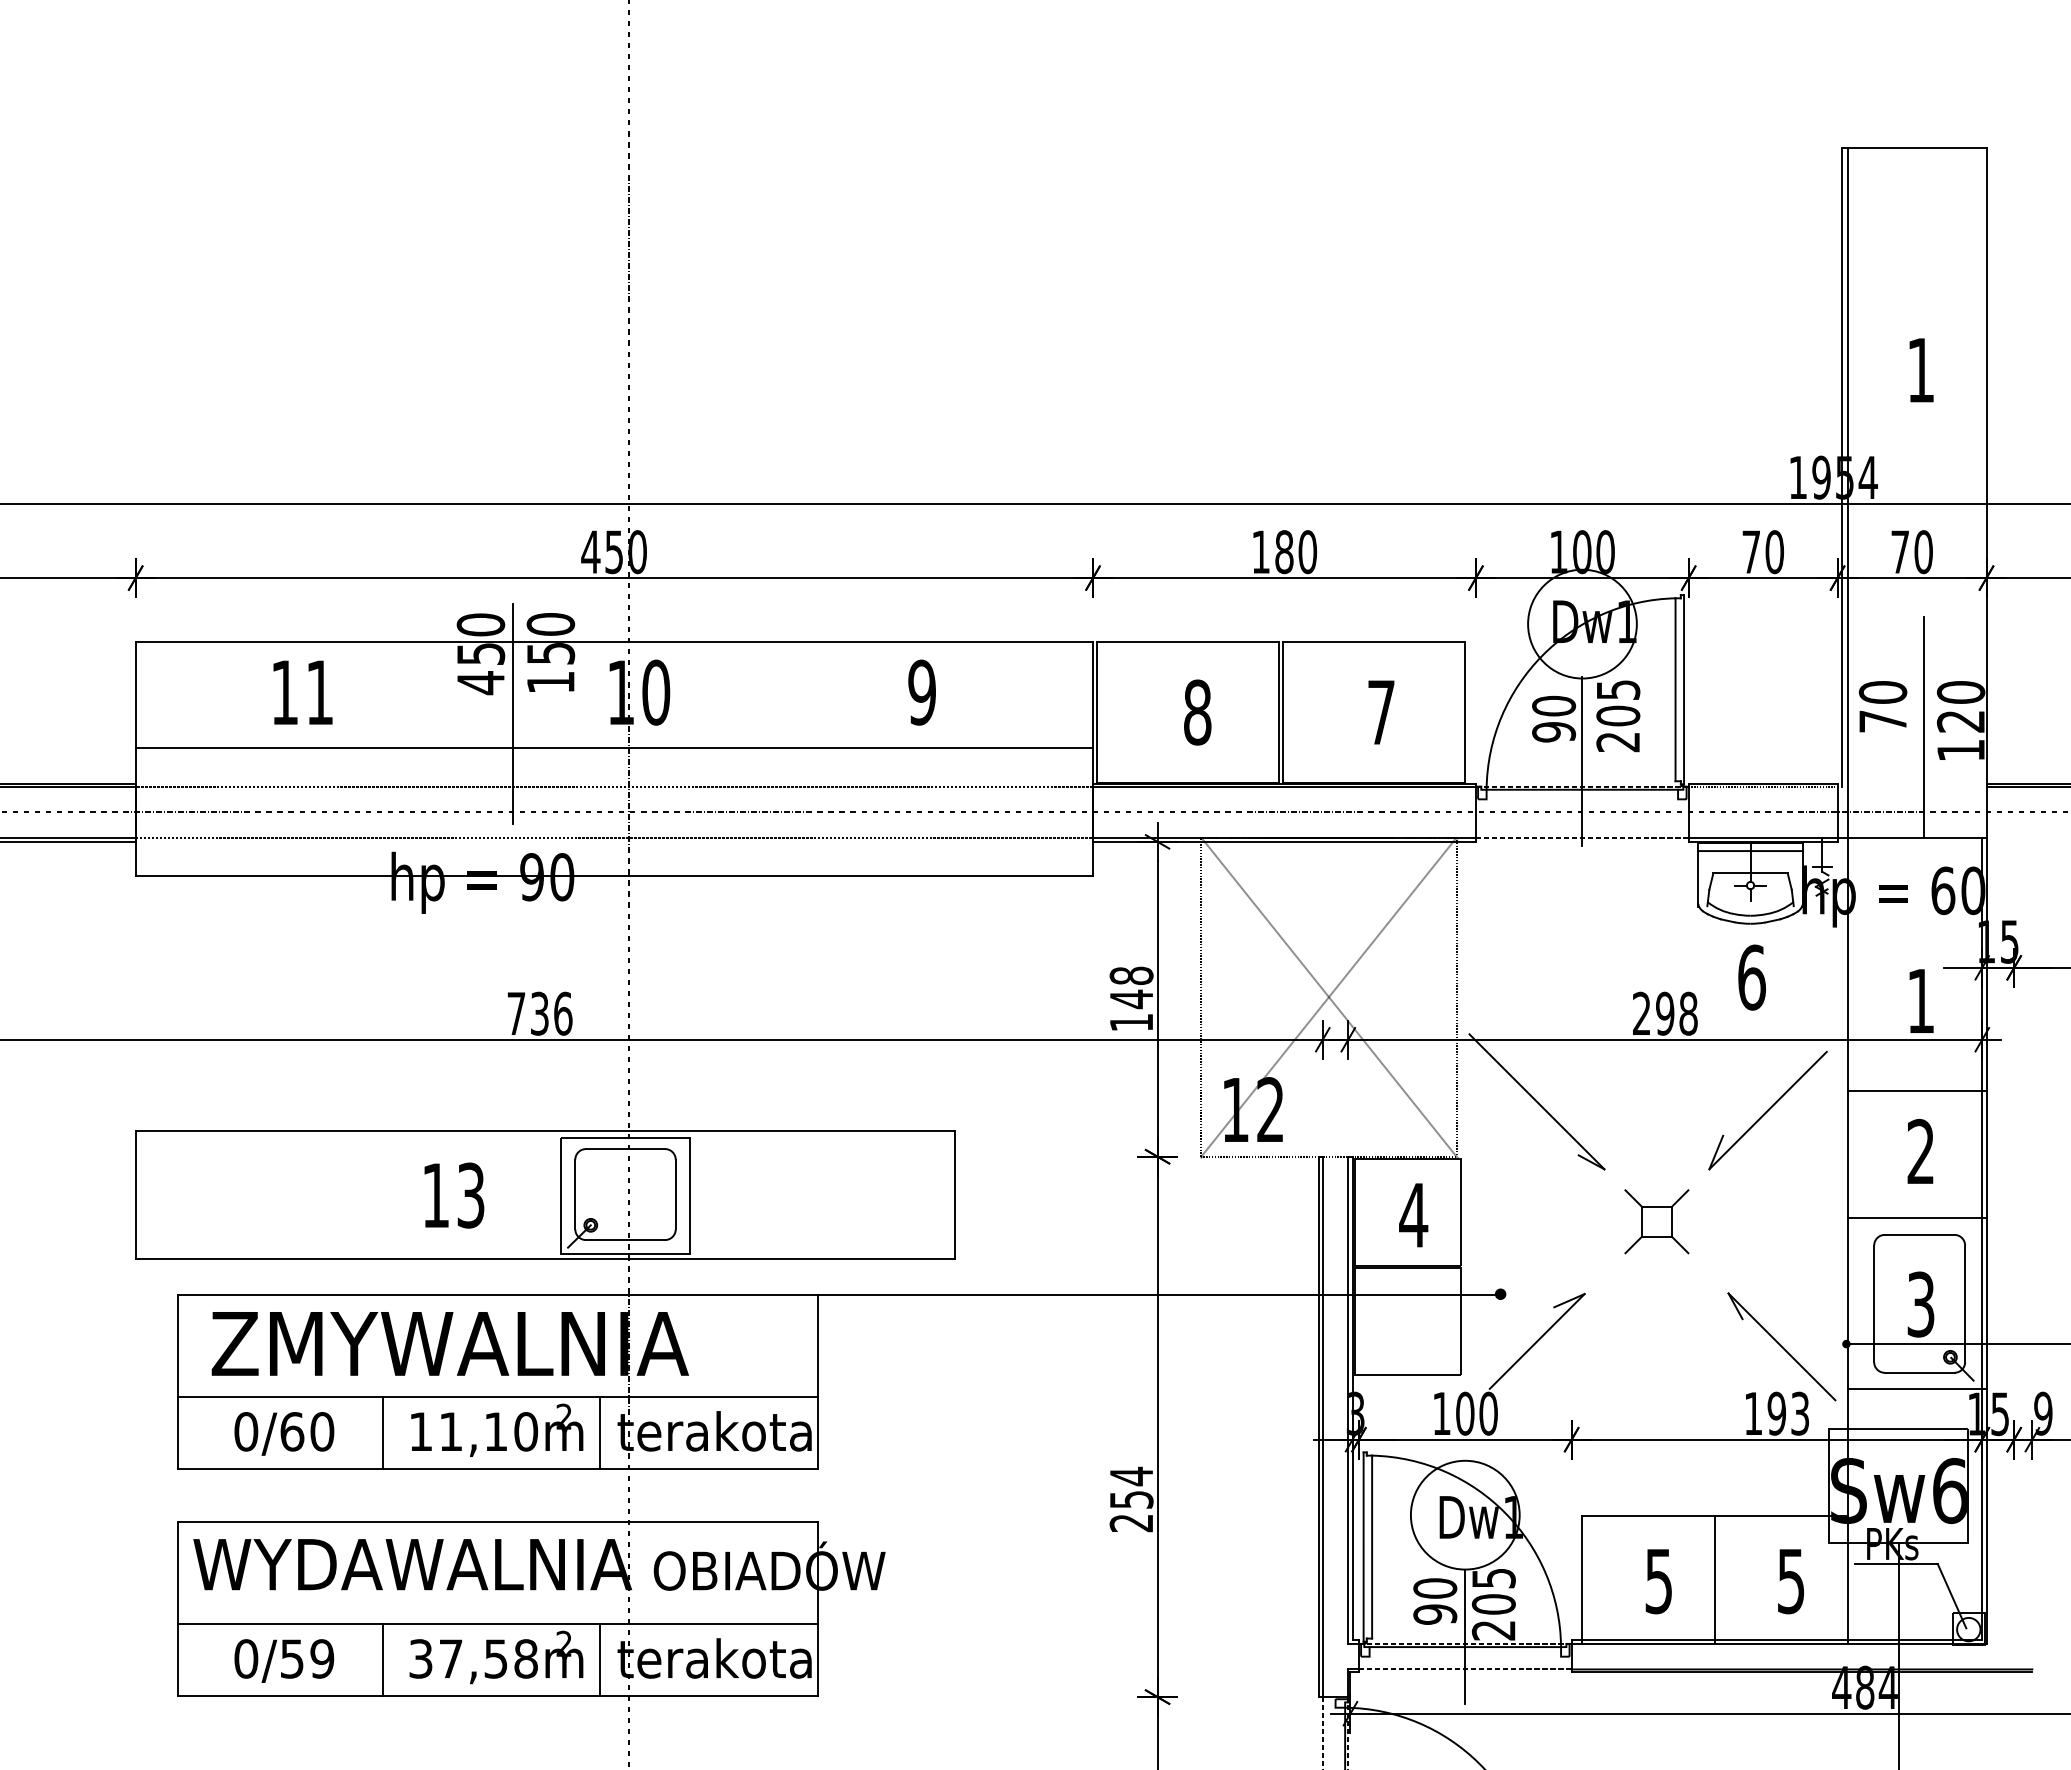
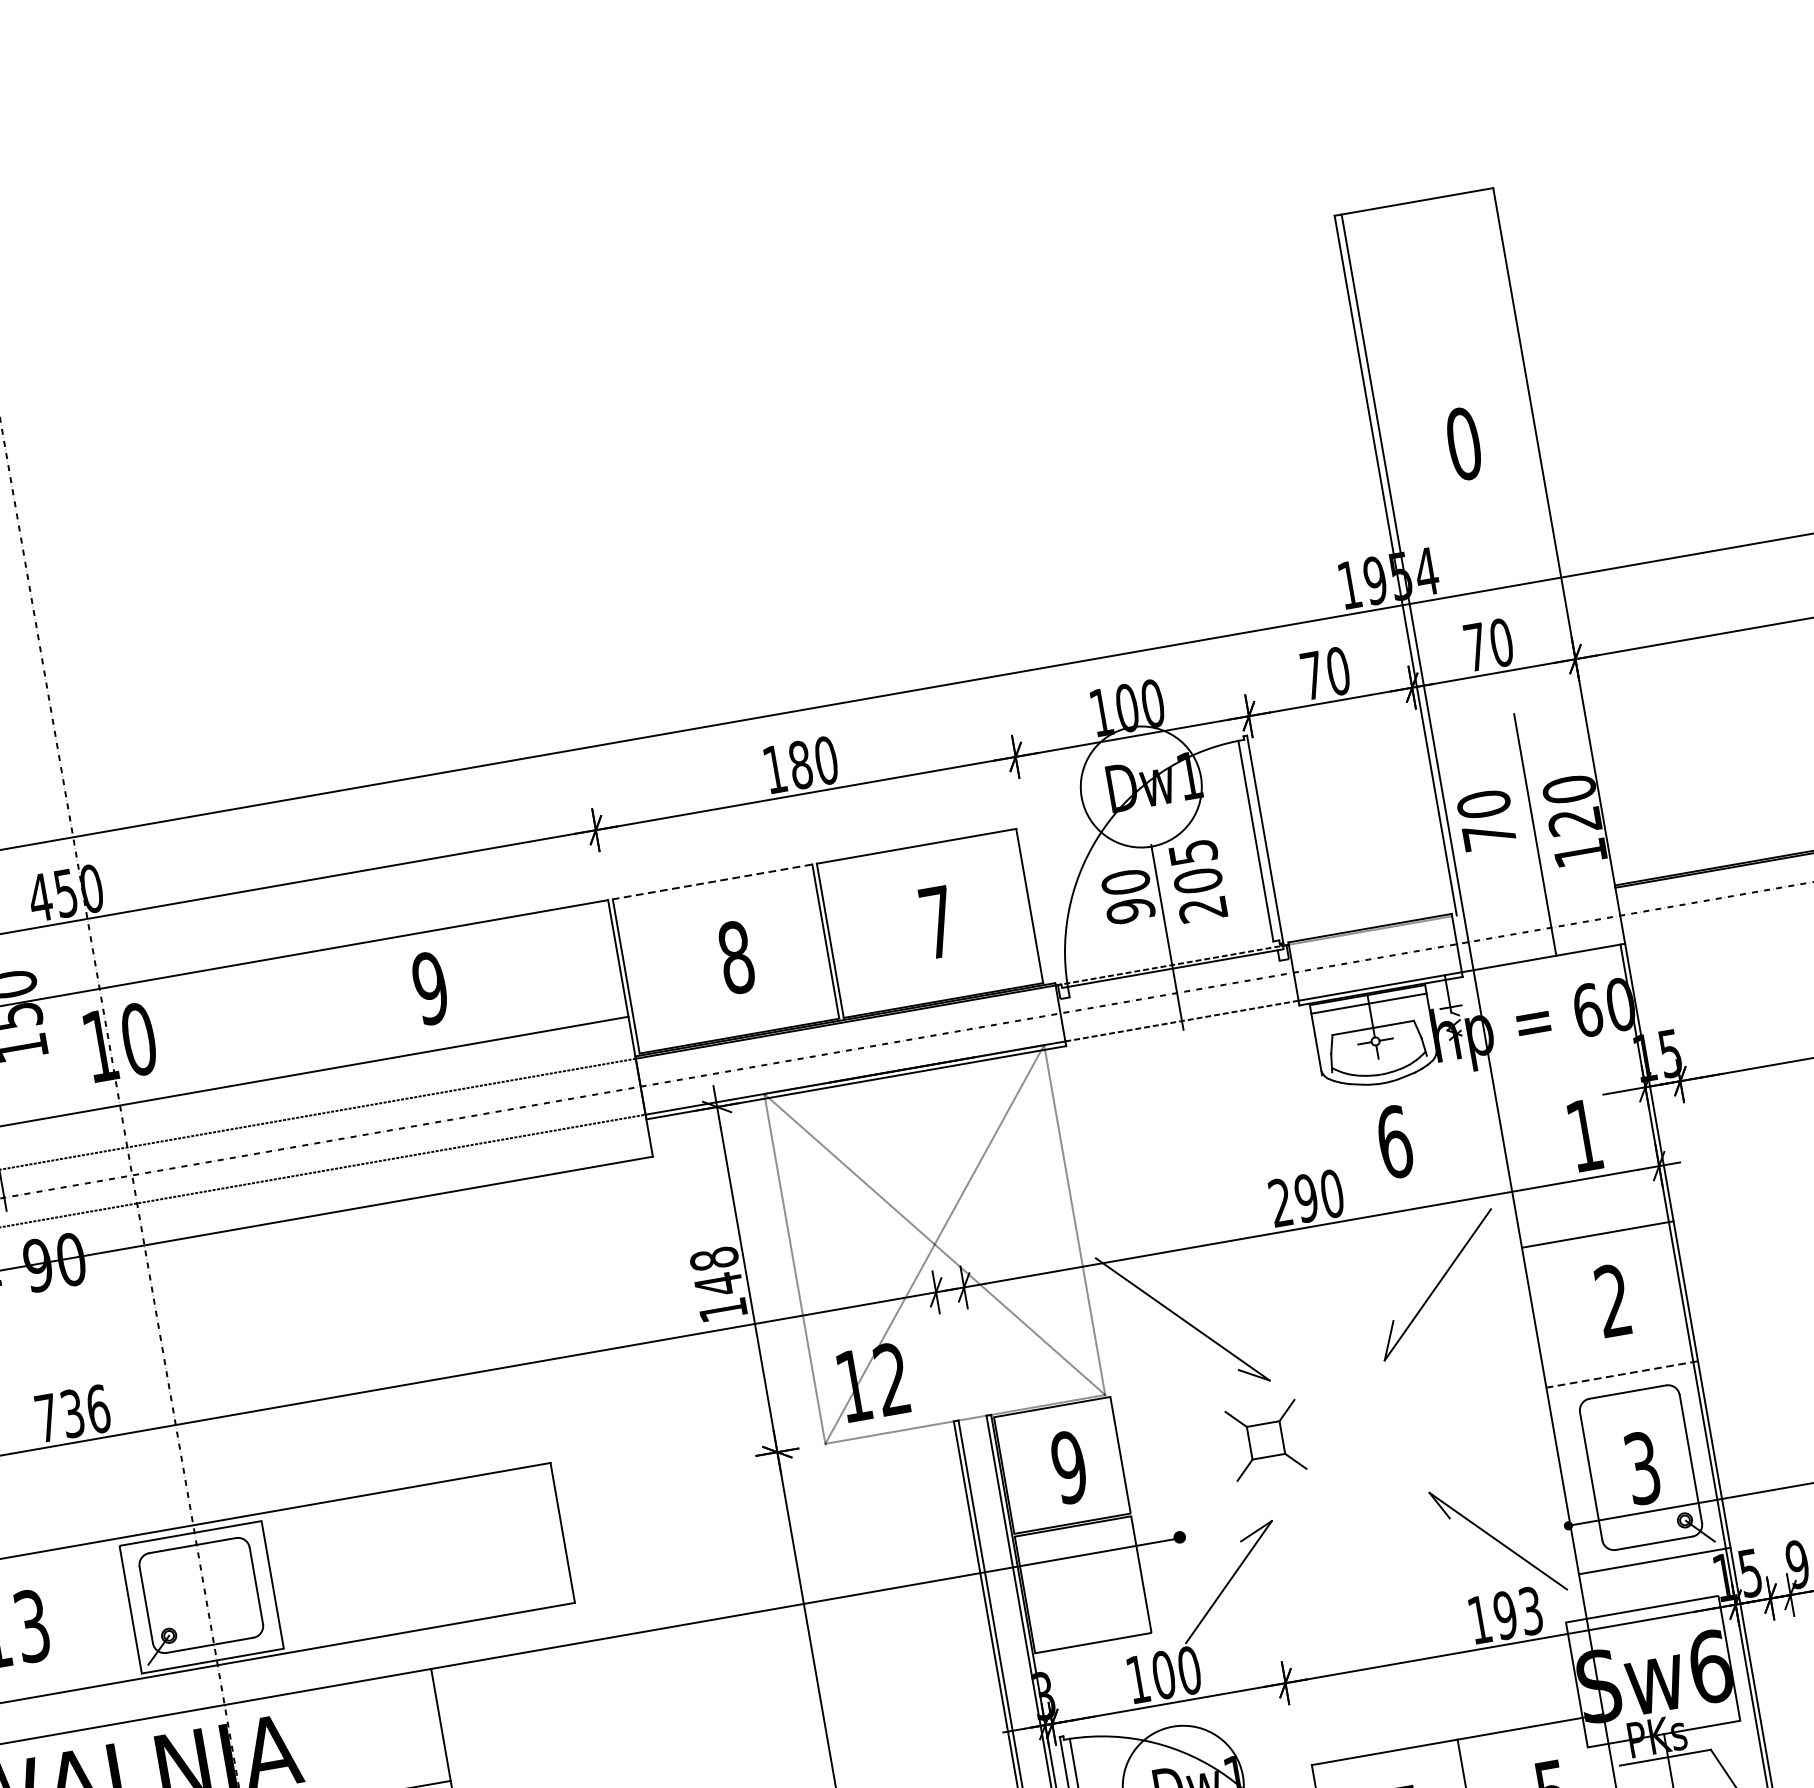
text: (1920, 370) -> (1463, 444), 1 -> 0
line: (1187, 641) -> (711, 881), solid -> dashed
text: (1688, 1013) -> (1332, 1193), 298 -> 290
text: (1413, 1215) -> (1069, 1467), 4 -> 9
line: (1916, 1218) -> (1621, 1374), solid -> dashed
part: (1656, 1221) -> (1265, 1440), moved

